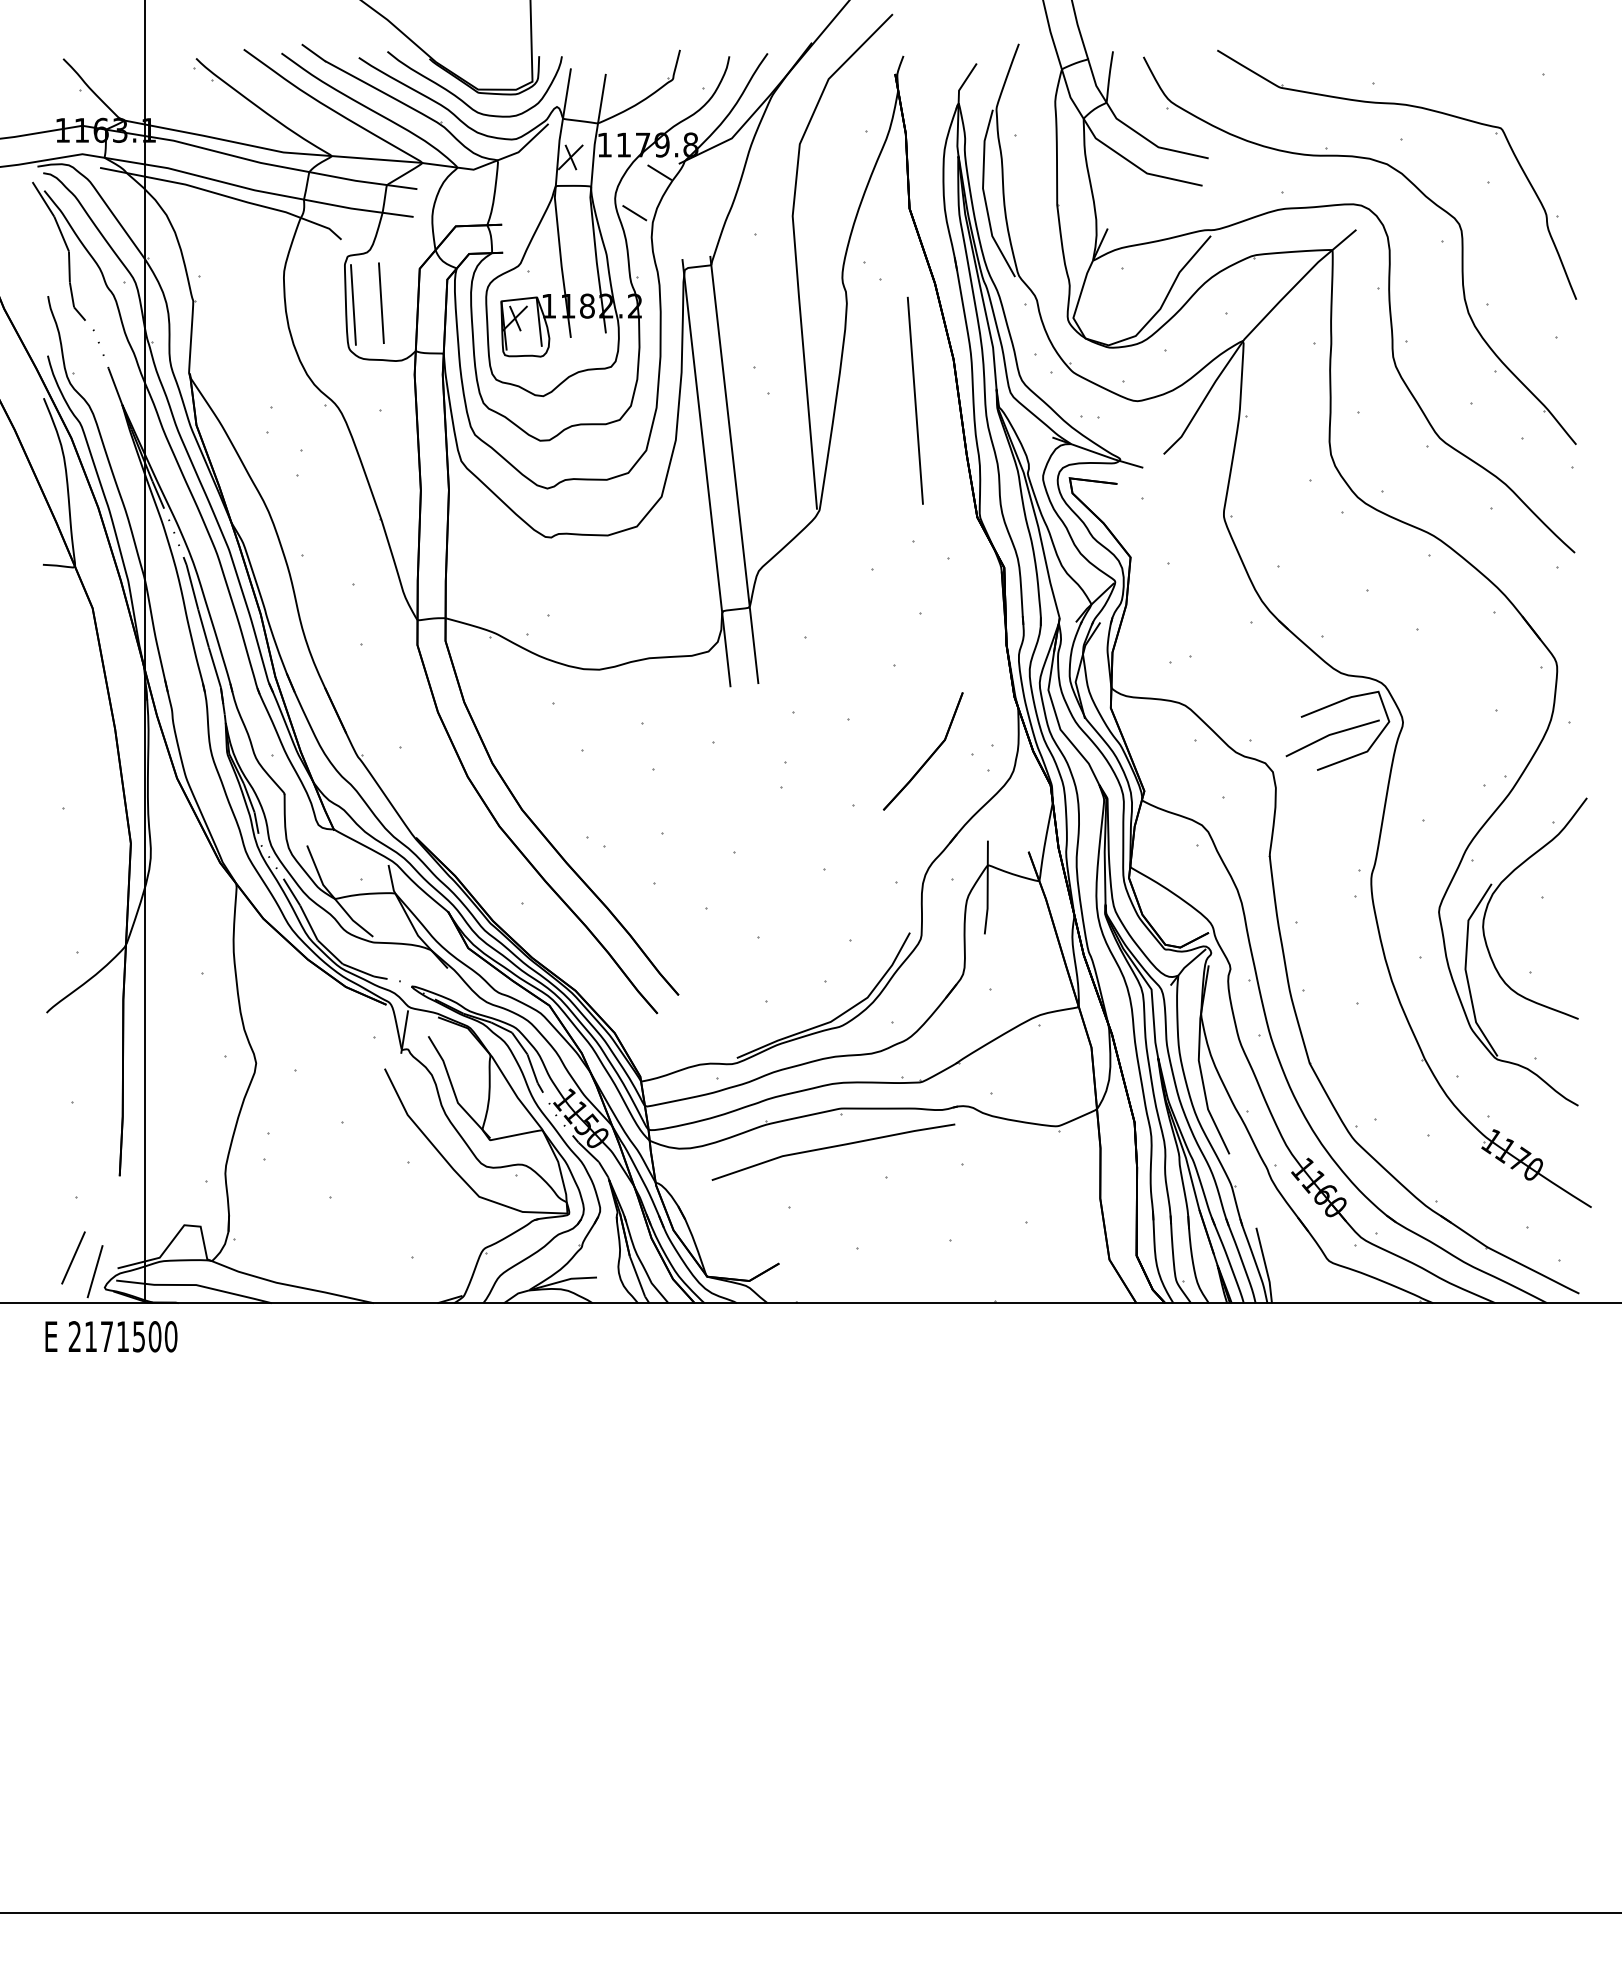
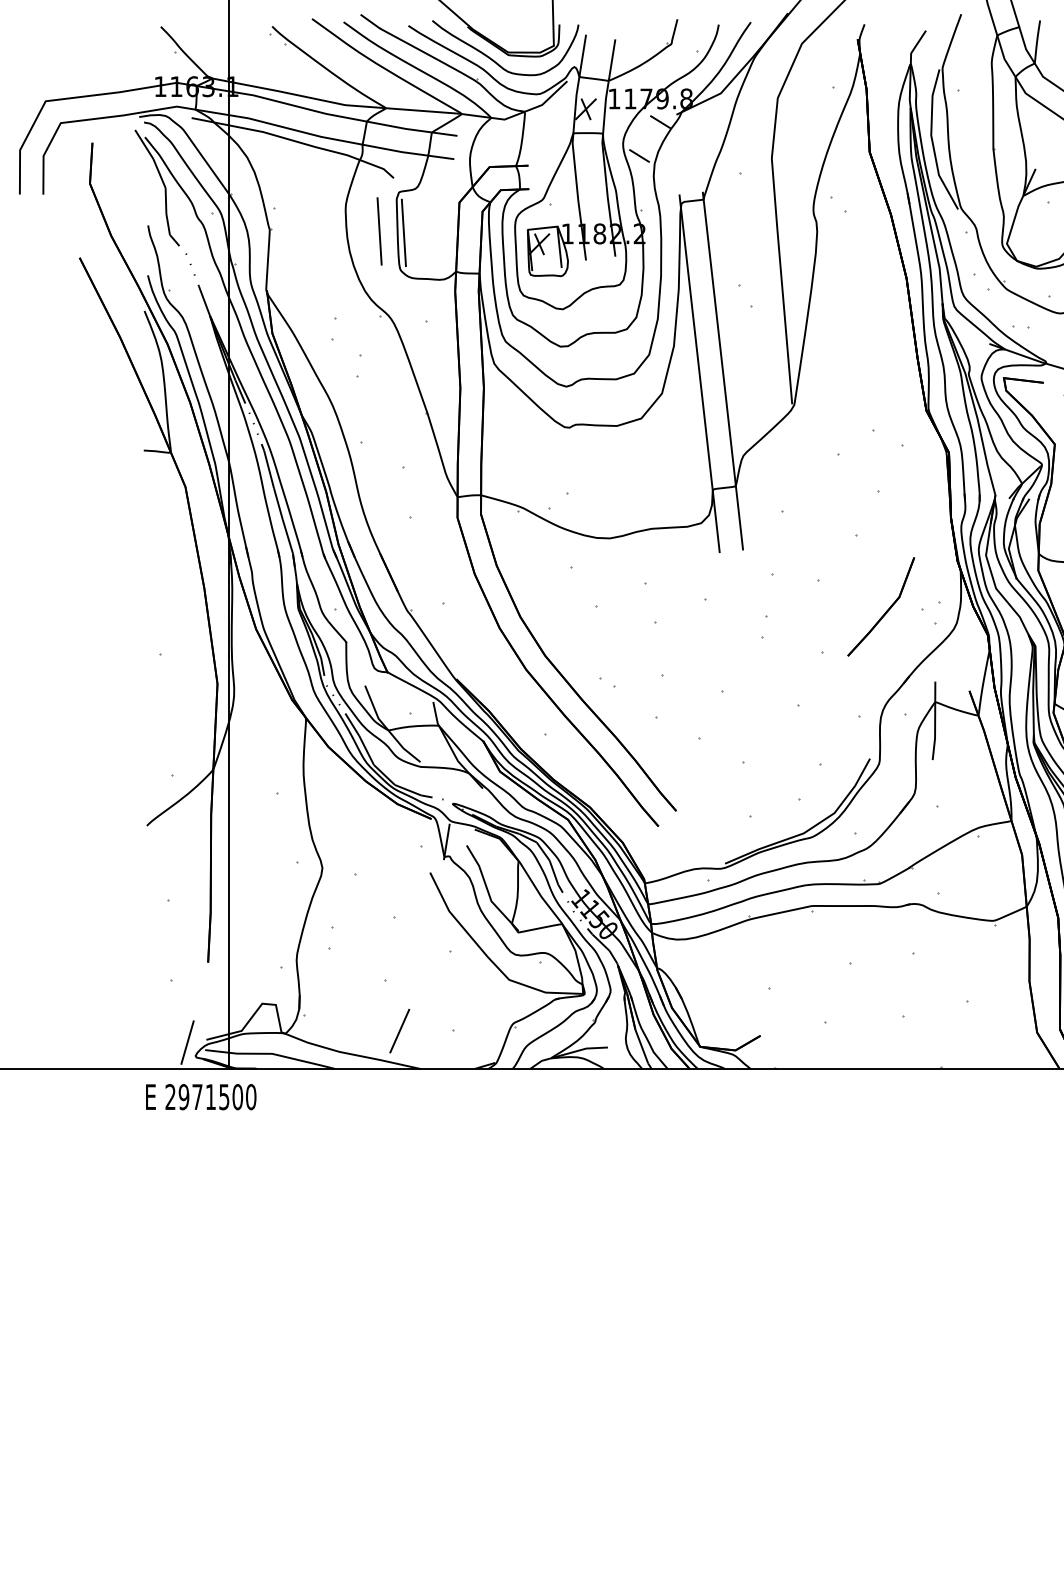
line: (381, 302) -> (379, 230), moved
line: (914, 400) -> (873, 312), removed
line: (833, 1147) -> (806, 938), removed
line: (73, 1257) -> (399, 1030), moved
text: (90, 1336) -> (183, 1096), 2171500 -> 2971500

